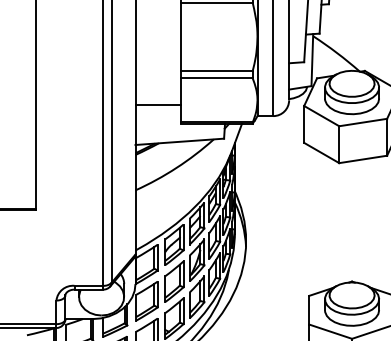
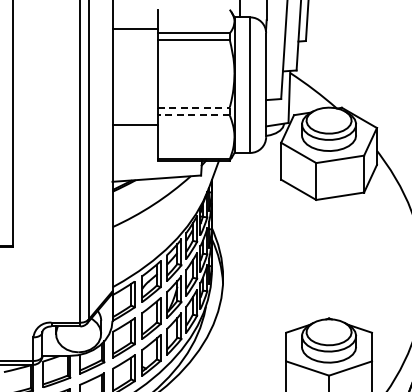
line: (217, 70) -> (194, 107), solid -> dashed
line: (216, 78) -> (193, 115), solid -> dashed
line: (157, 104) -> (134, 124), moved

